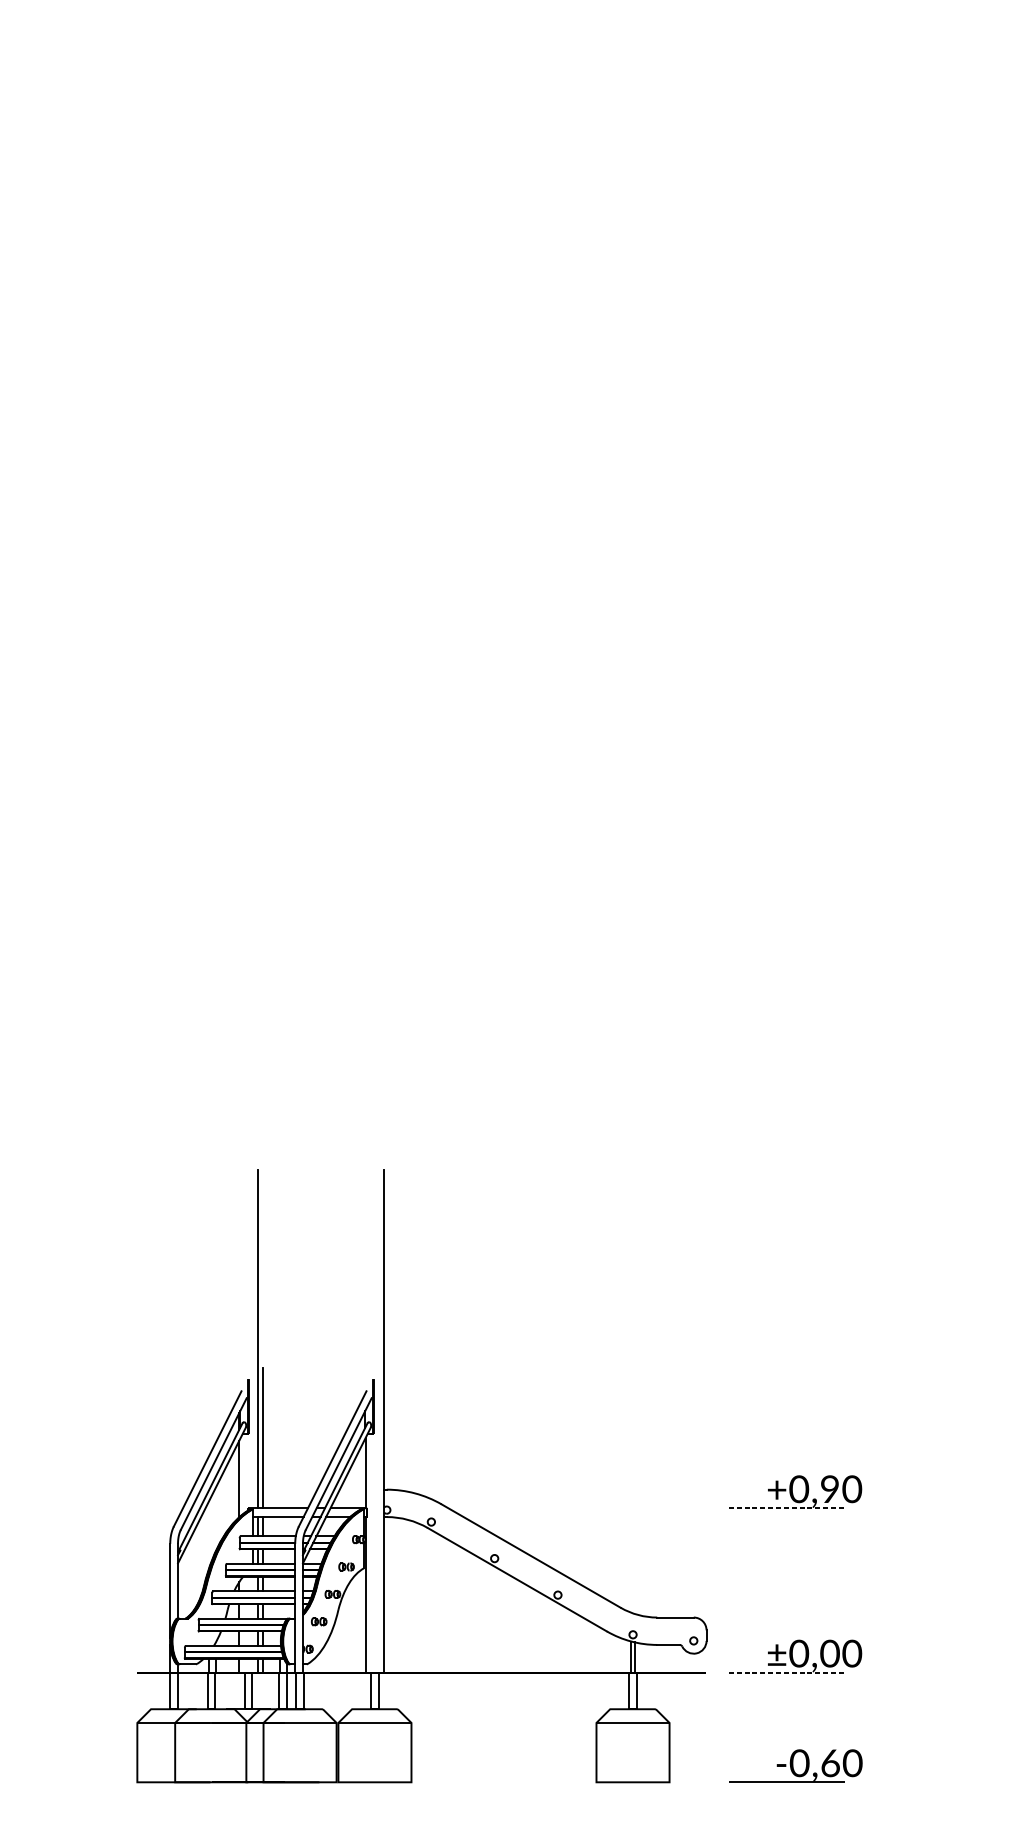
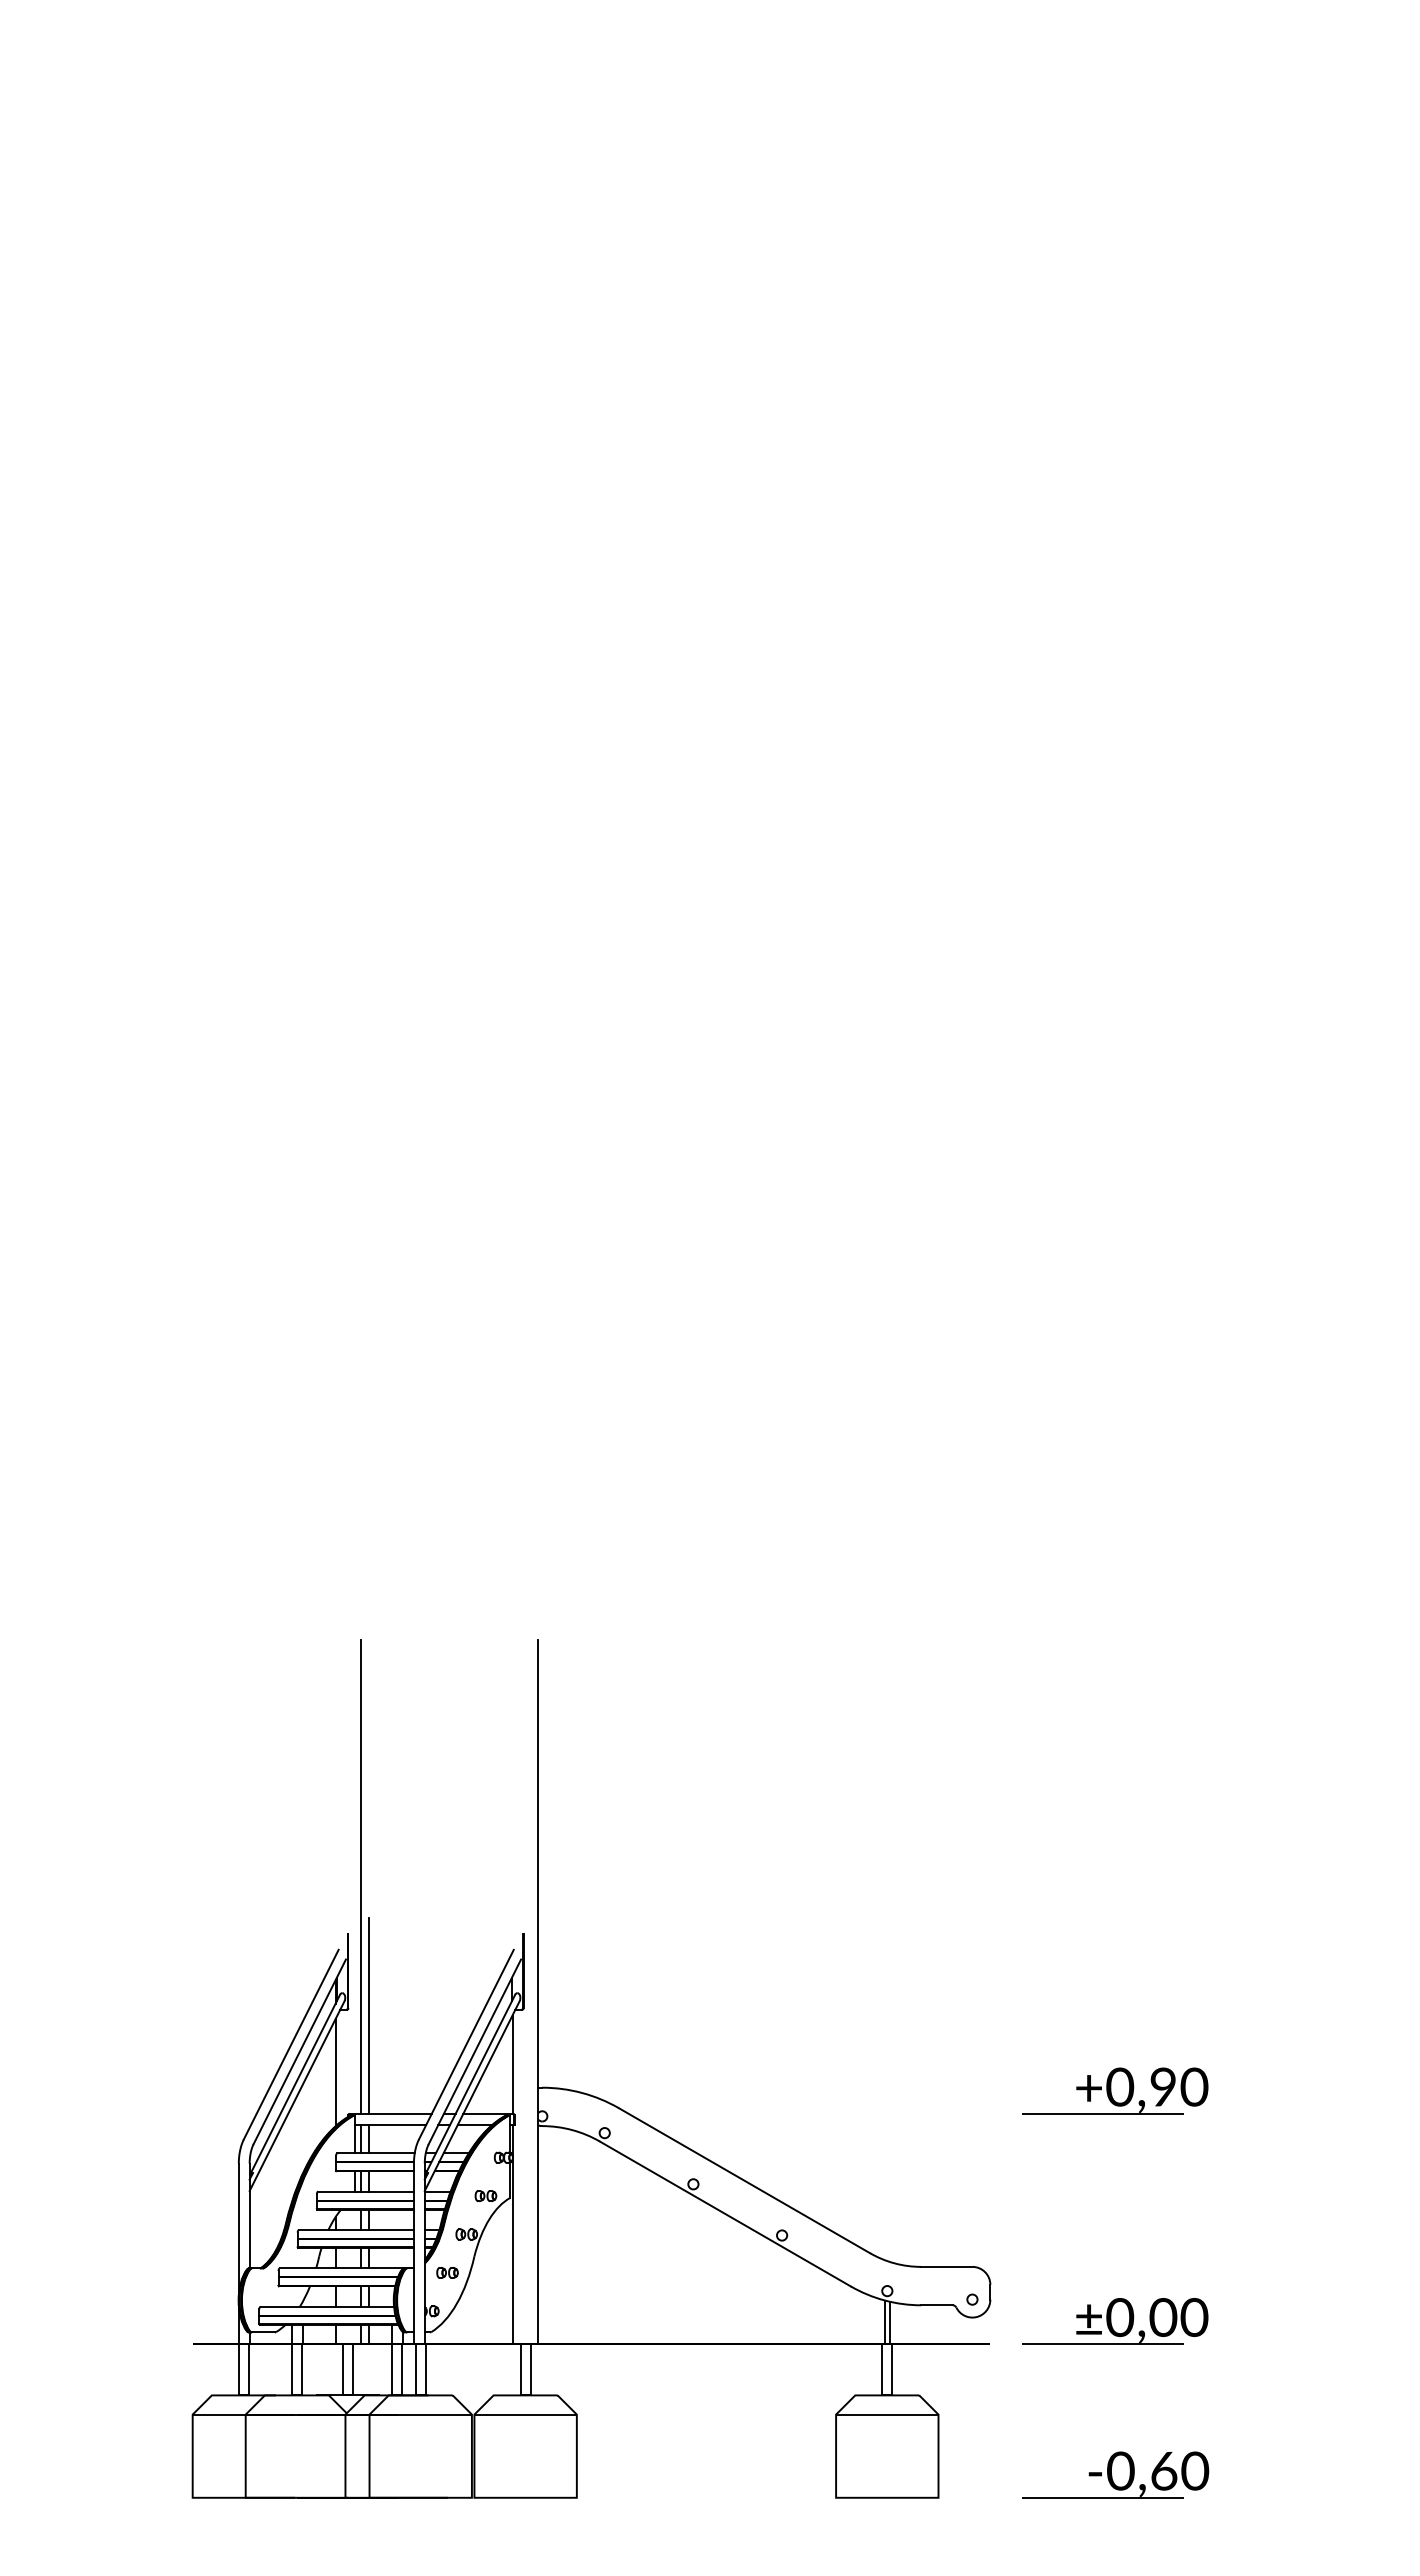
line: (787, 1508) -> (1103, 2113), dashed -> solid
line: (787, 1672) -> (1103, 2344), dashed -> solid

